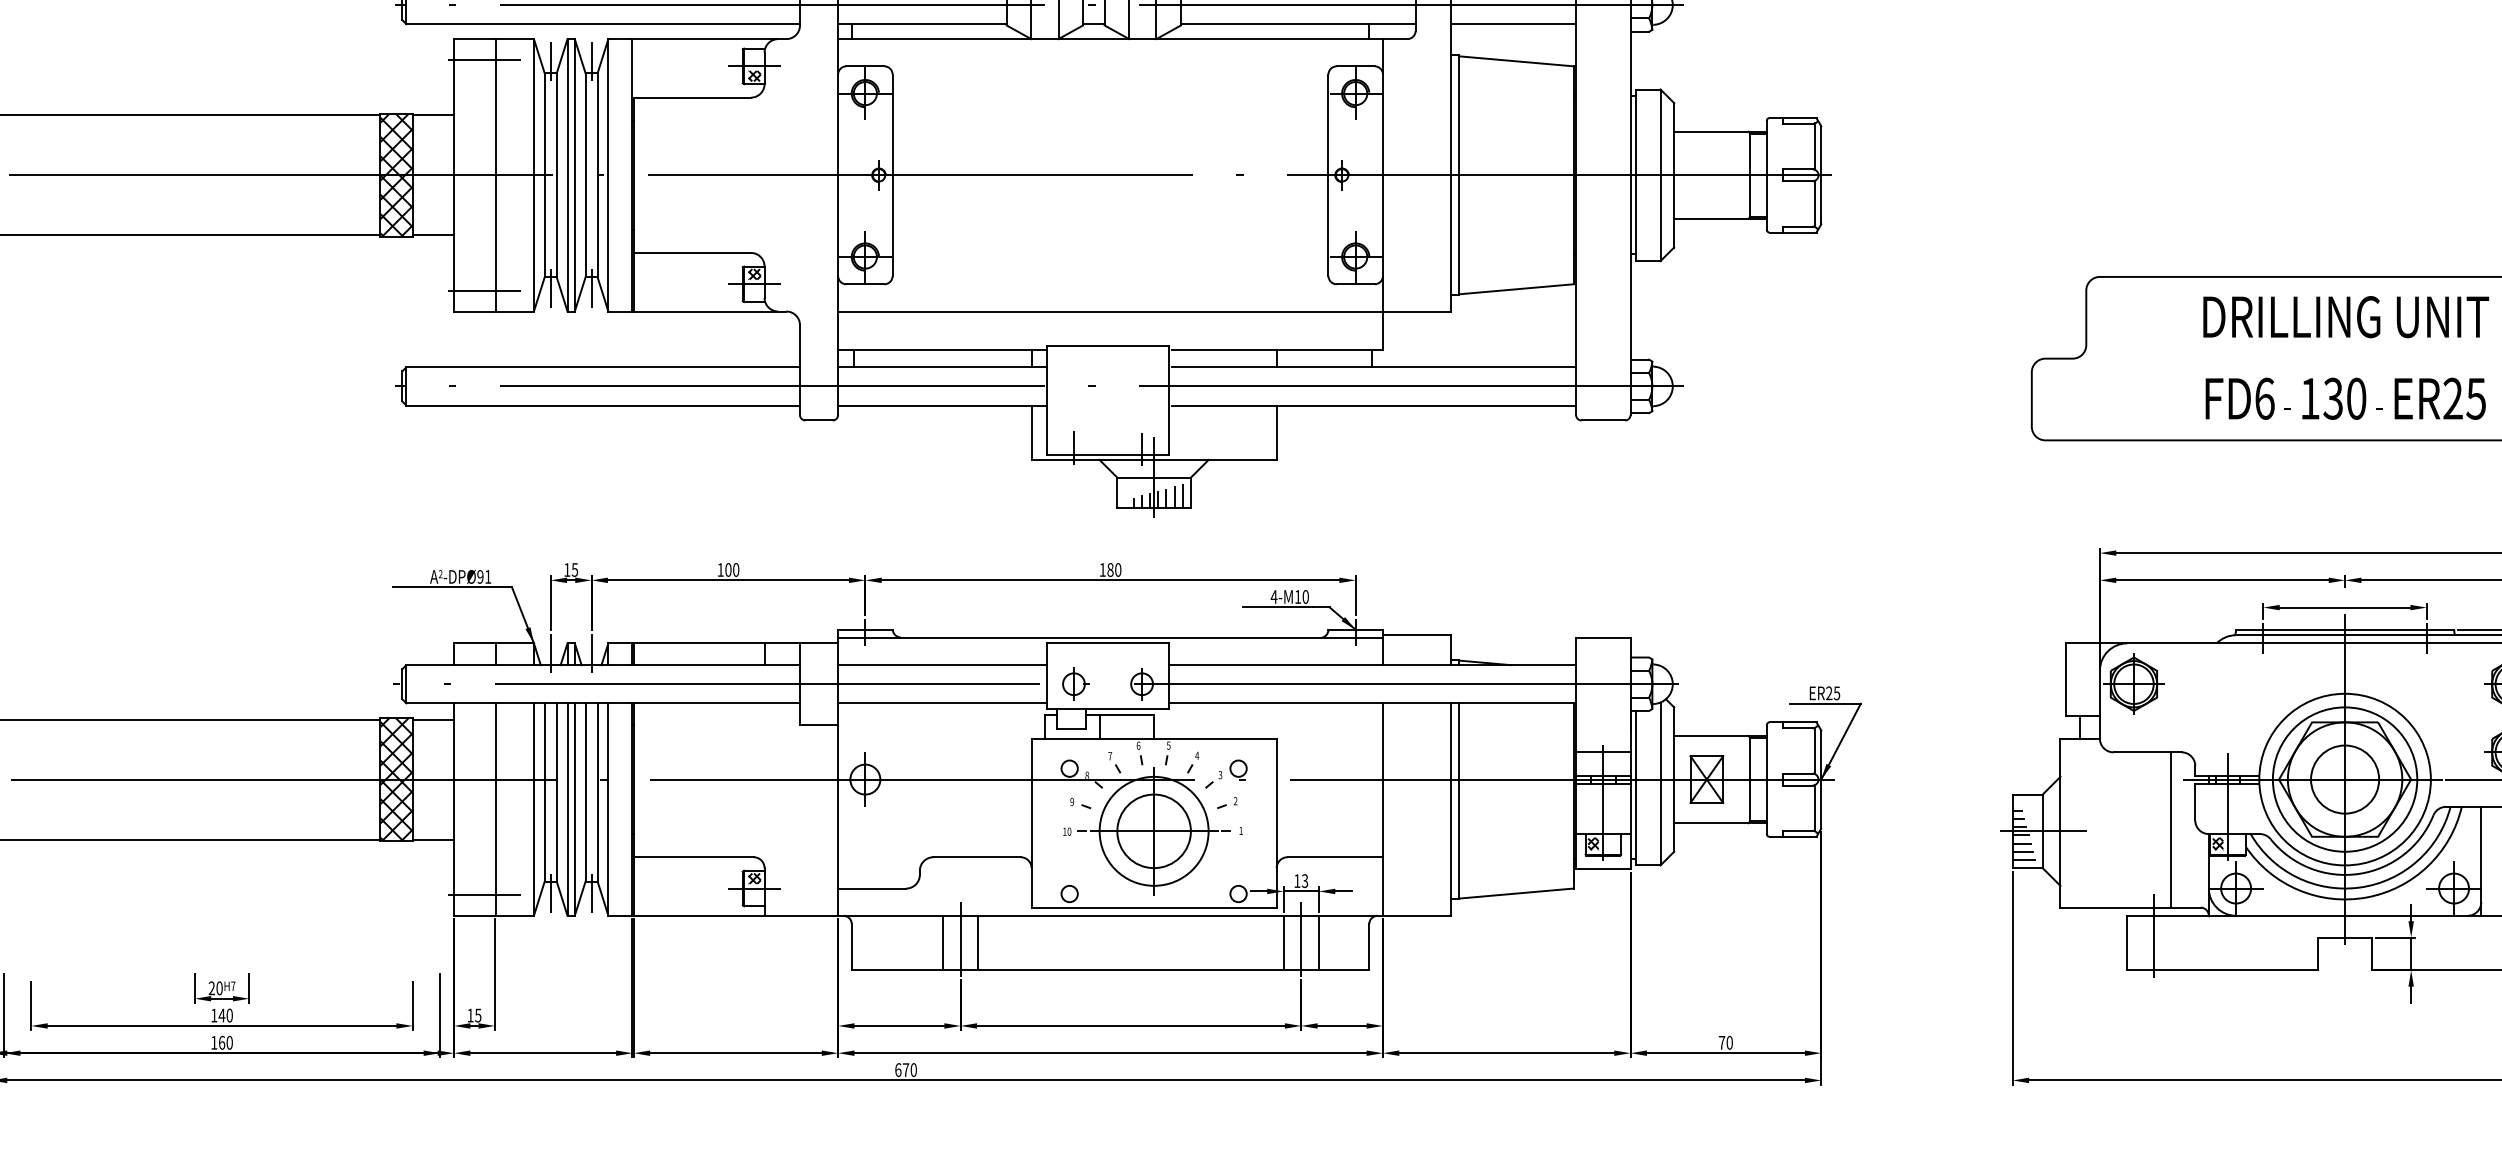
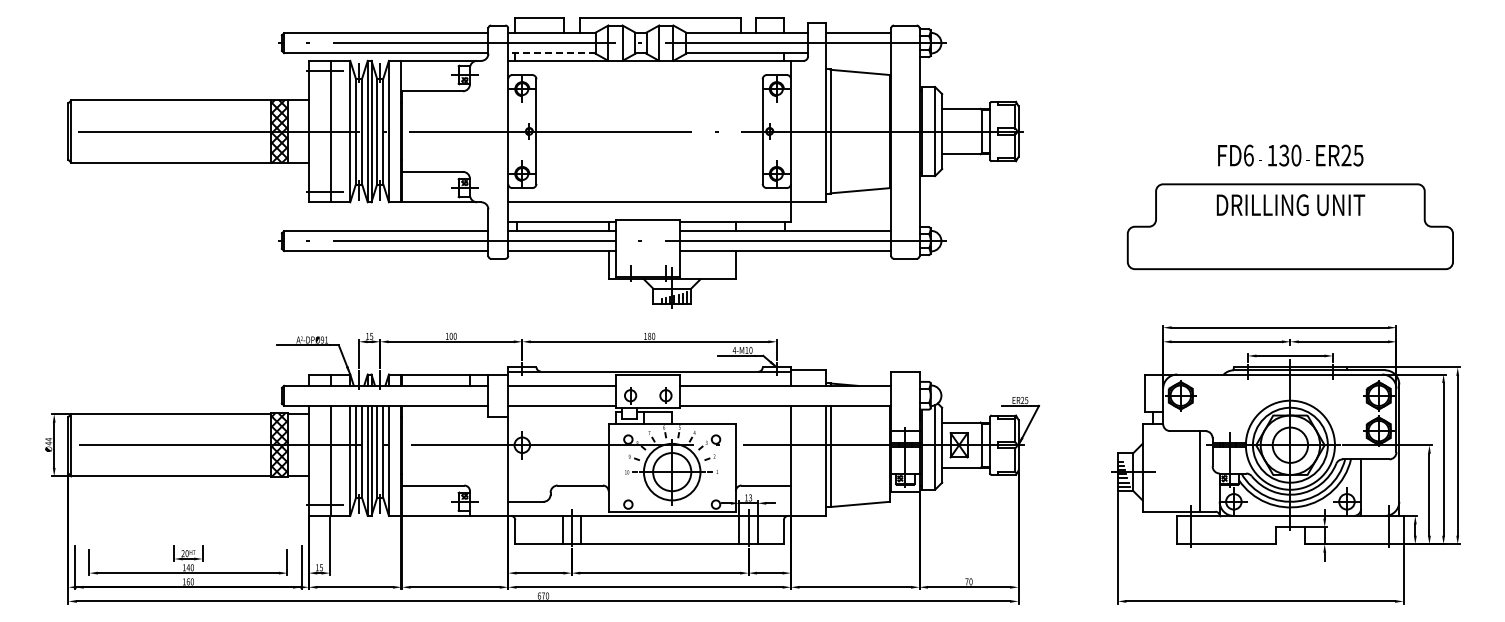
line: (921, 24) -> (551, 53), solid -> dashed
line: (1513, 24) -> (858, 53), removed
text: (2345, 398) -> (1290, 155), moved
line: (1035, 683) -> (610, 395), removed

